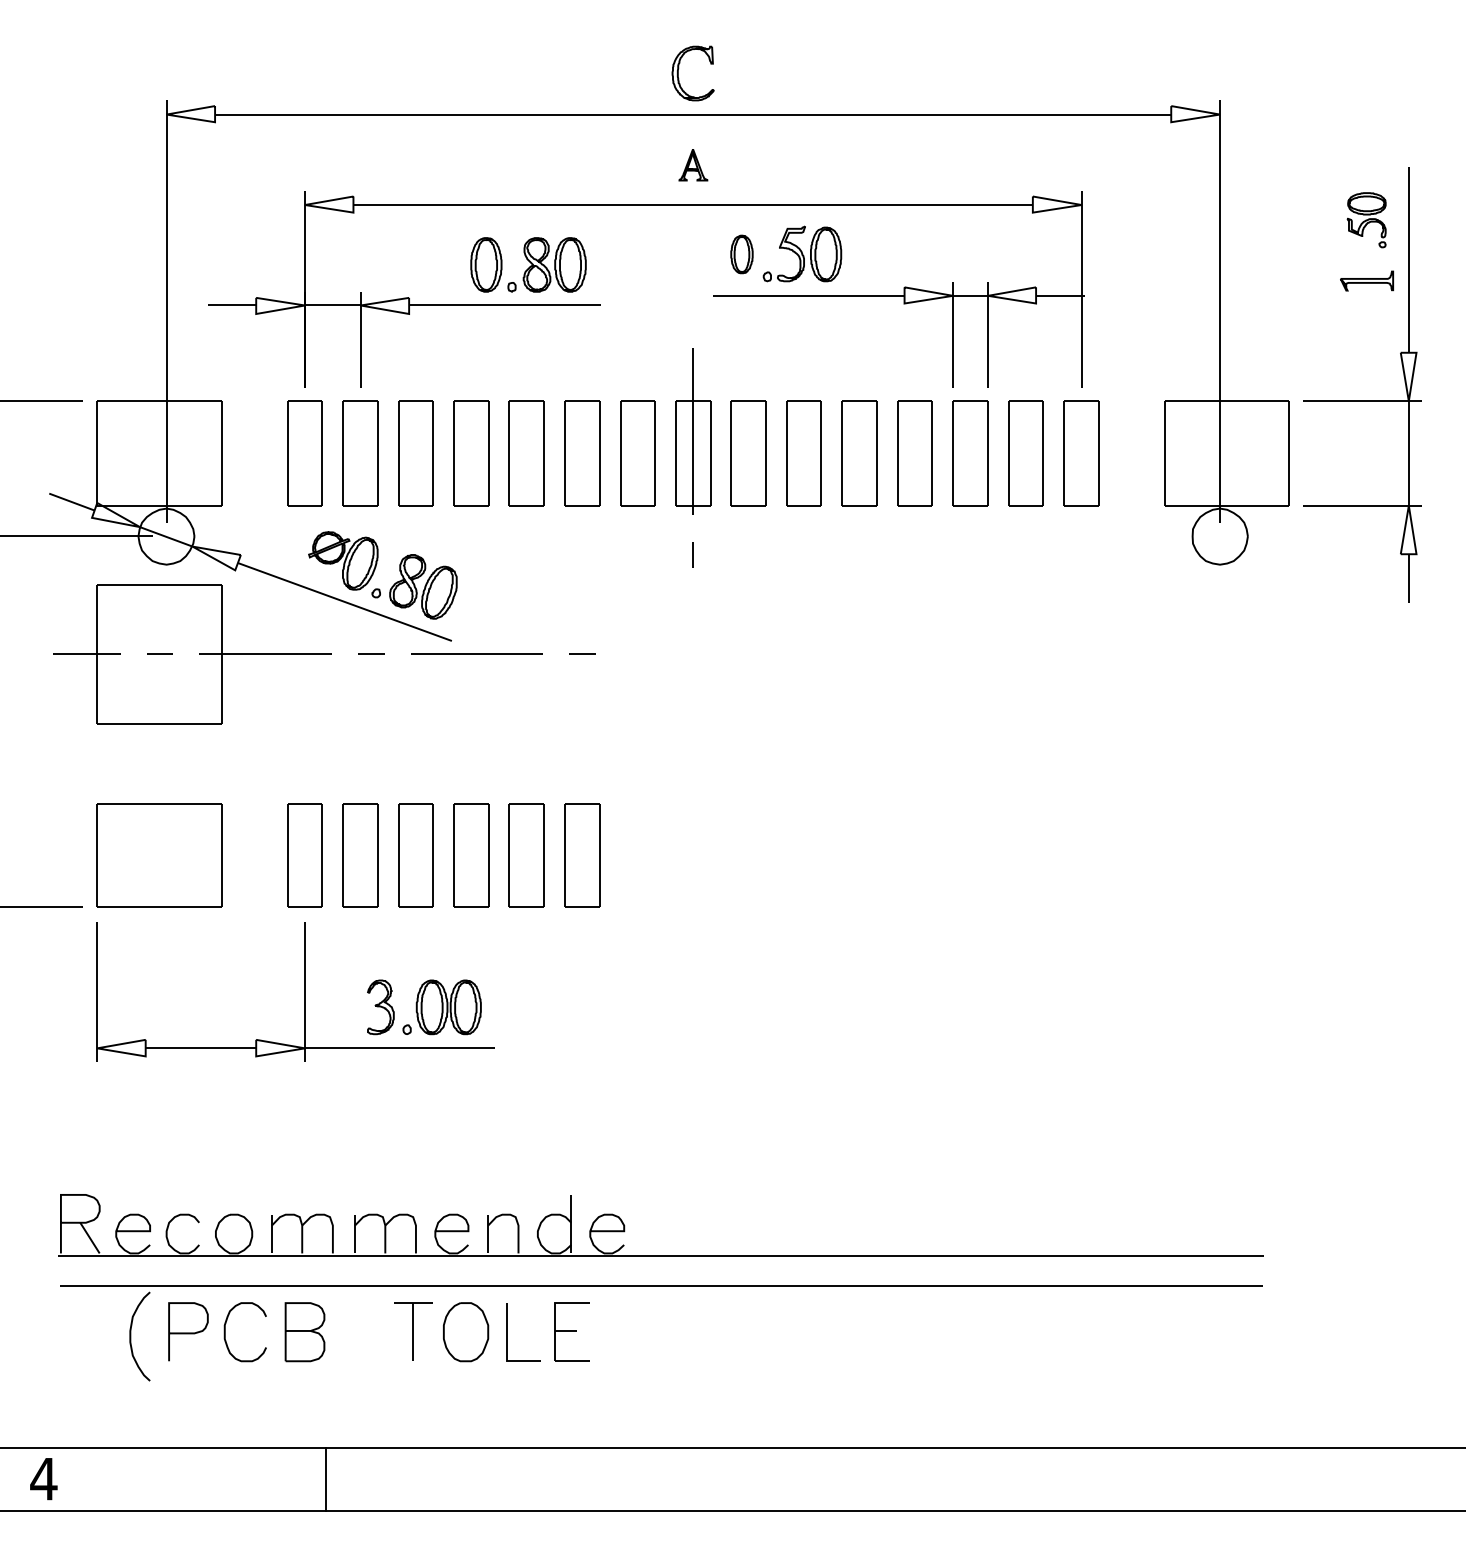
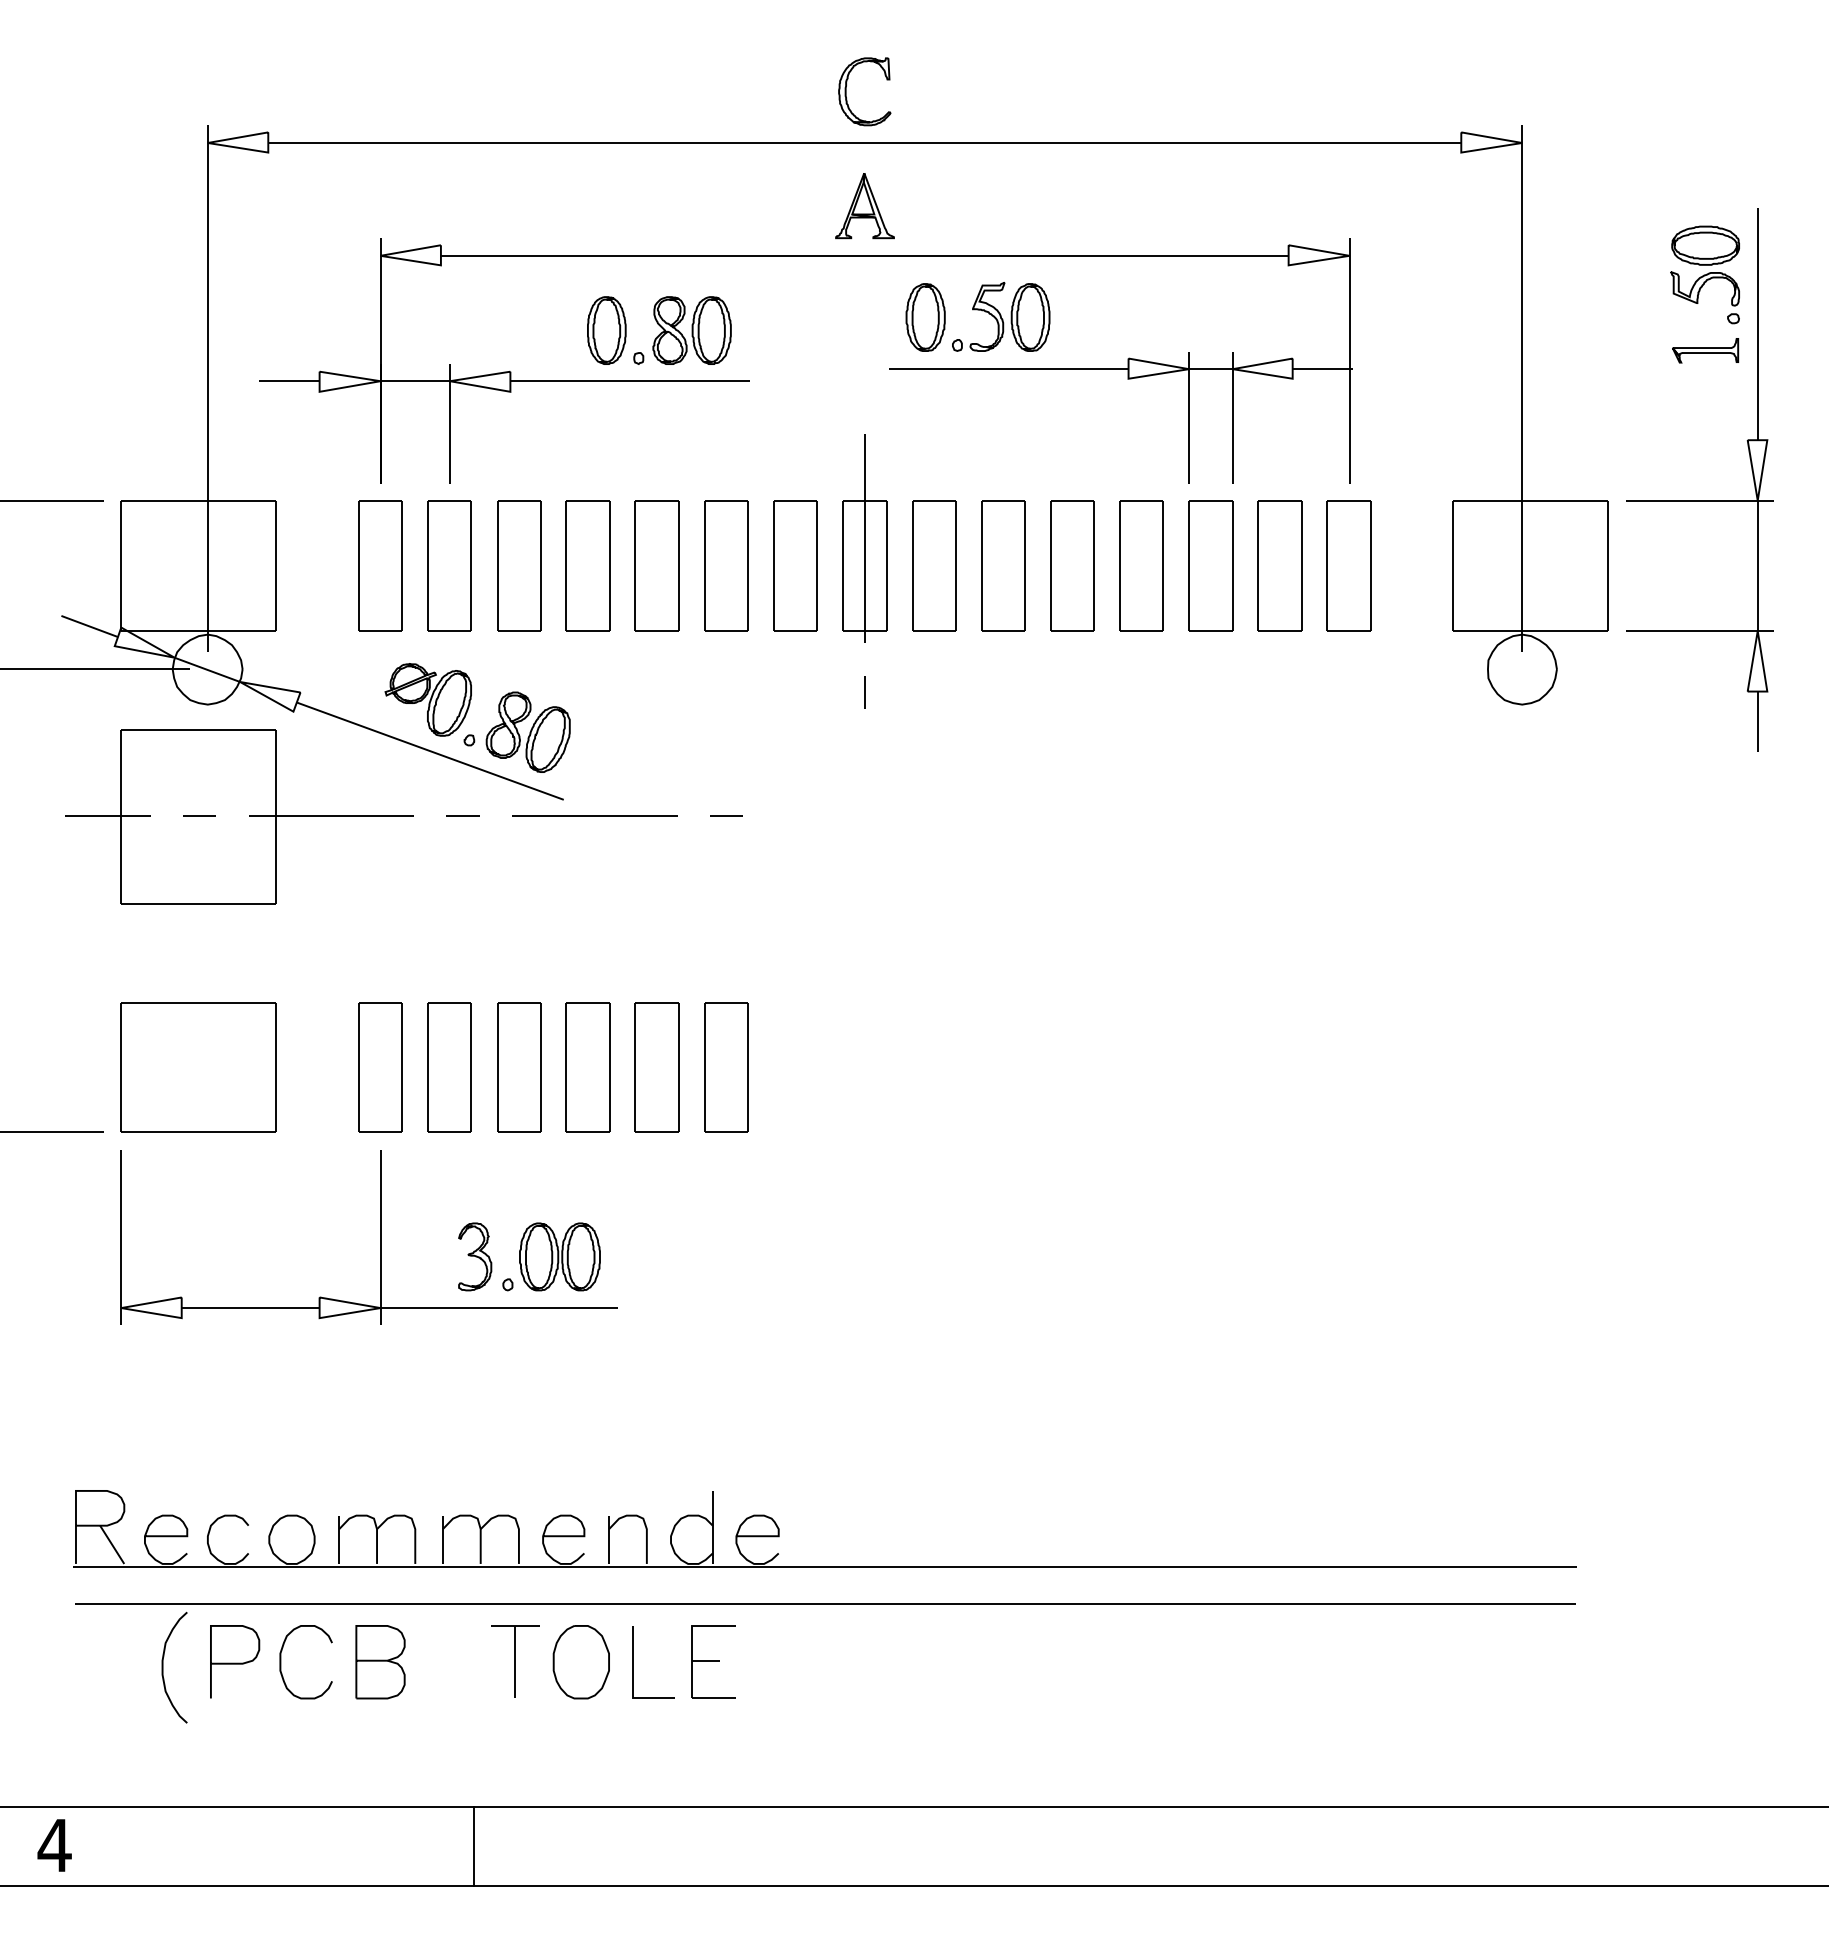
part: (693, 164) -> (865, 205), size x1.67
part: (1366, 219) -> (1704, 273), size x1.43
part: (741, 254) -> (925, 317), size x1.43
line: (325, 1479) -> (473, 1846), moved

